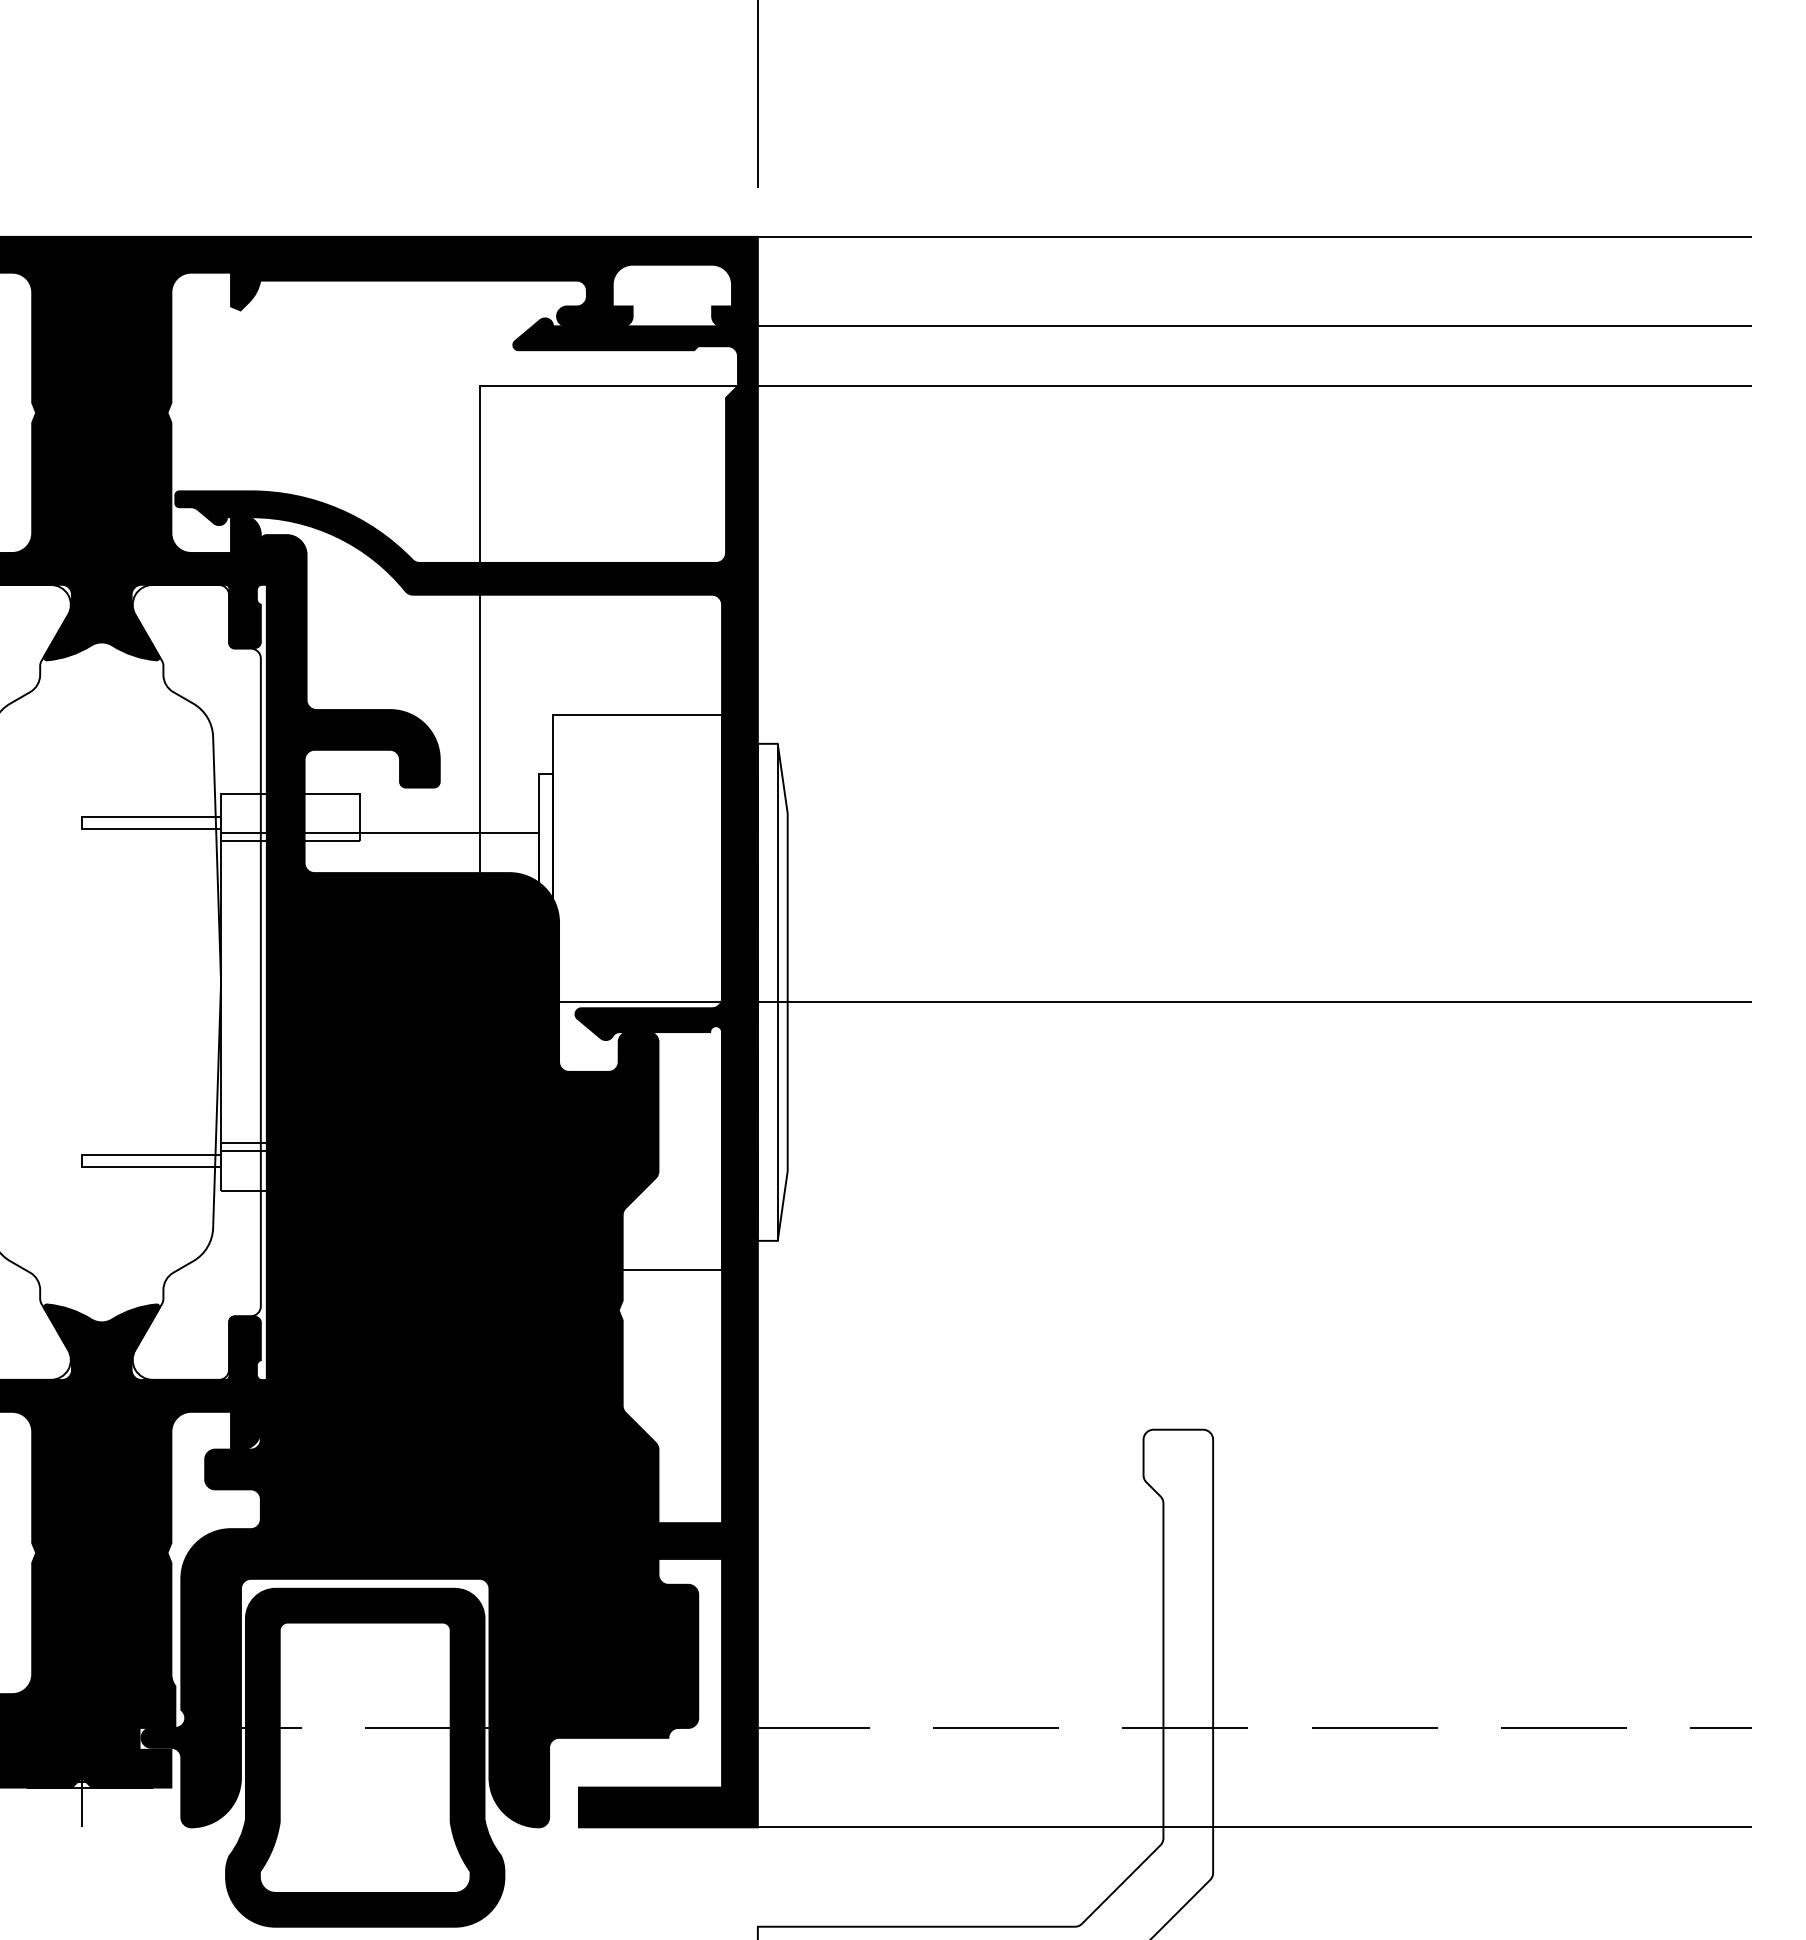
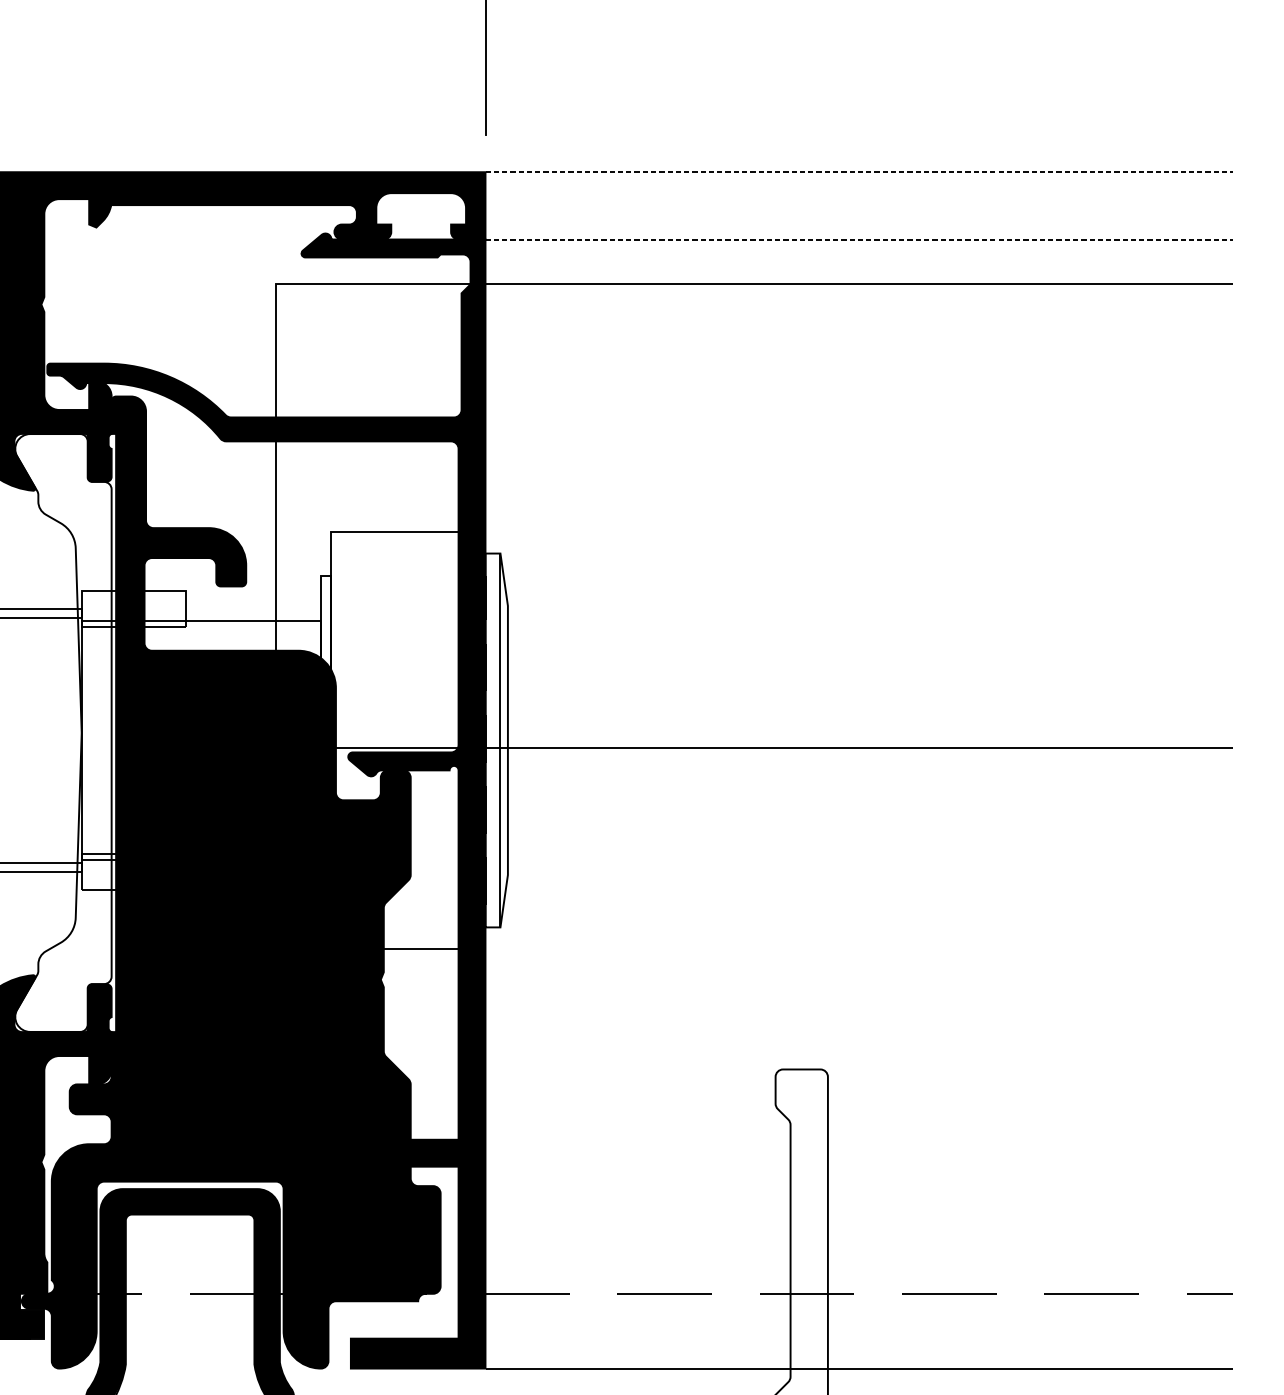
line: (1255, 236) -> (859, 171), solid -> dashed
line: (1255, 326) -> (859, 239), solid -> dashed

